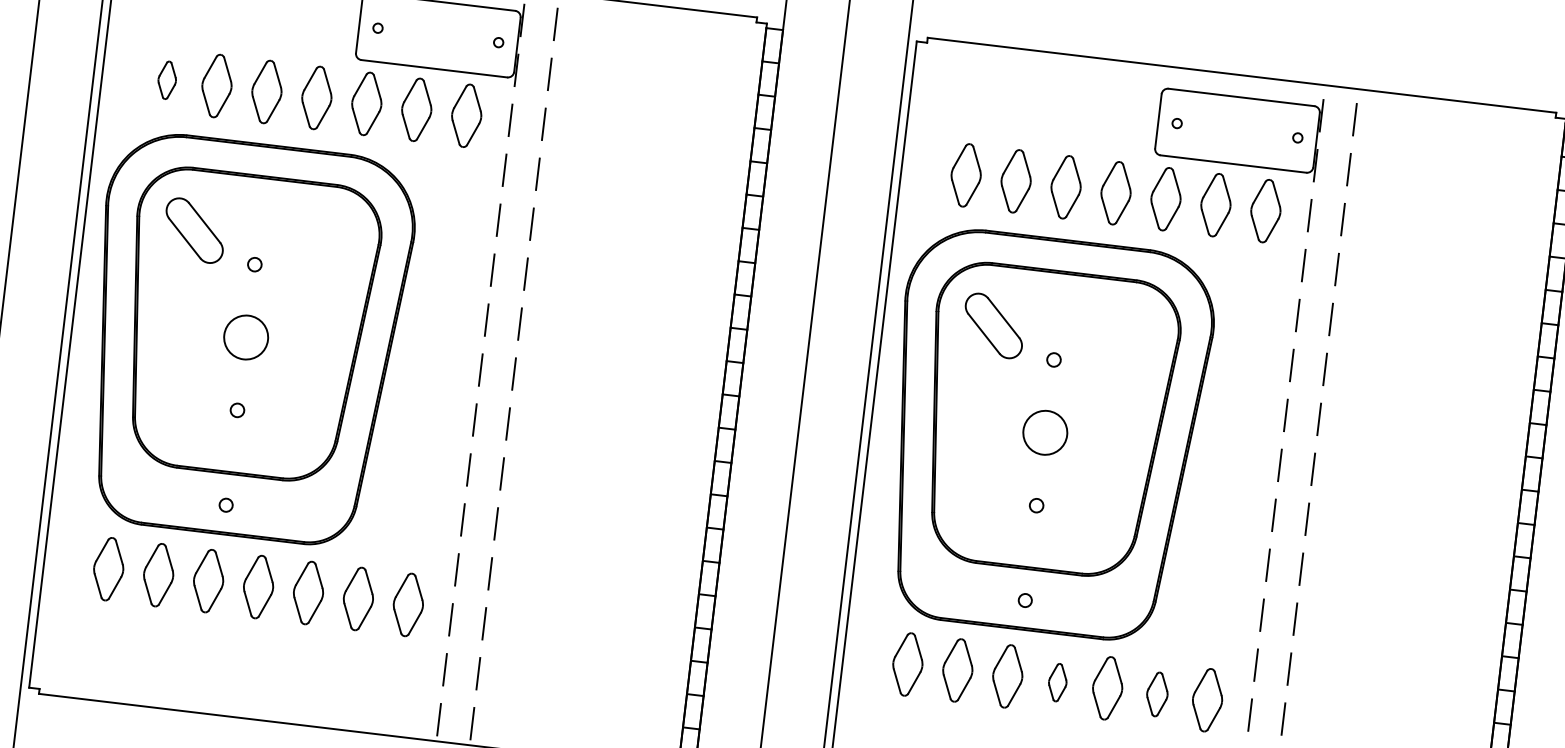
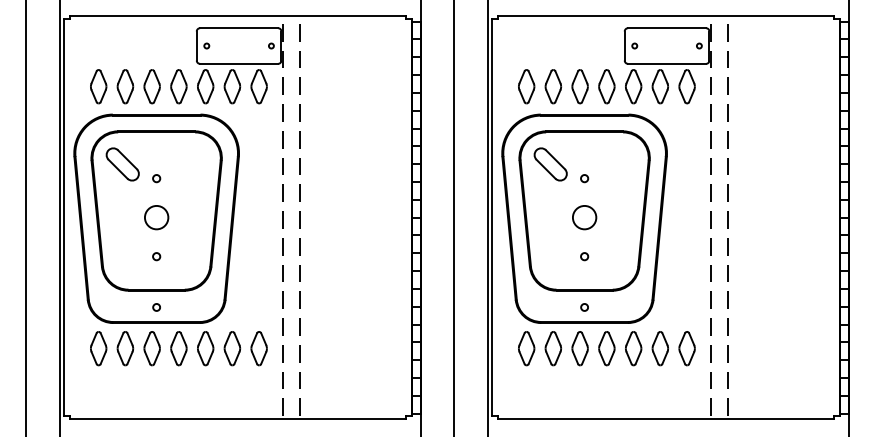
part: (166, 79) -> (98, 86), size x1.67
part: (1057, 682) -> (606, 348), size x1.67
part: (1156, 693) -> (659, 348), size x1.43

